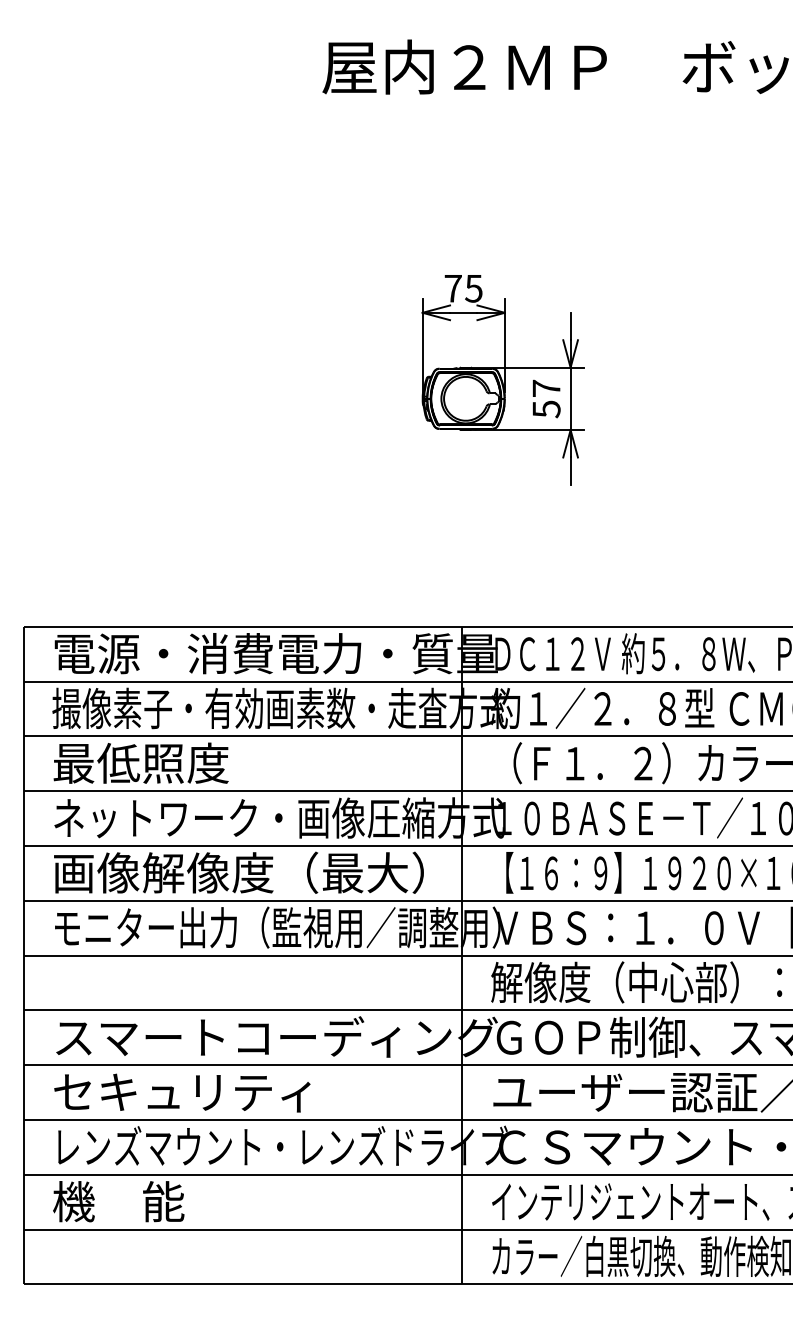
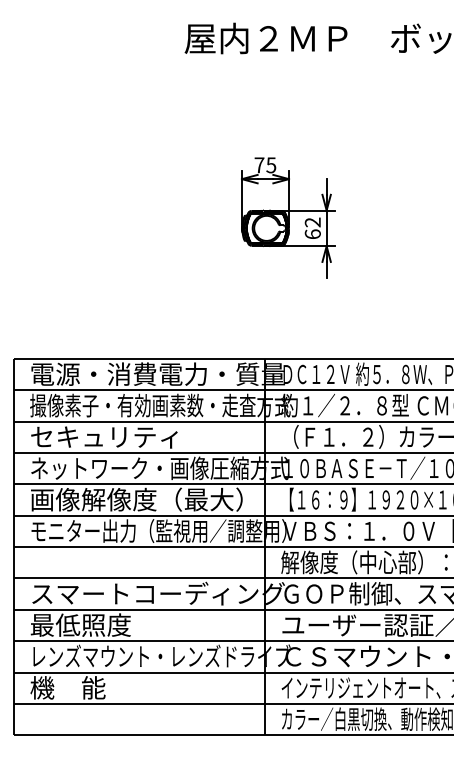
text: (545, 399) -> (312, 228), 57 -> 62
text: (180, 762) -> (103, 436), 最低照度 -> セキュリティ
text: (180, 1090) -> (103, 624), セキュリティ -> 最低照度

